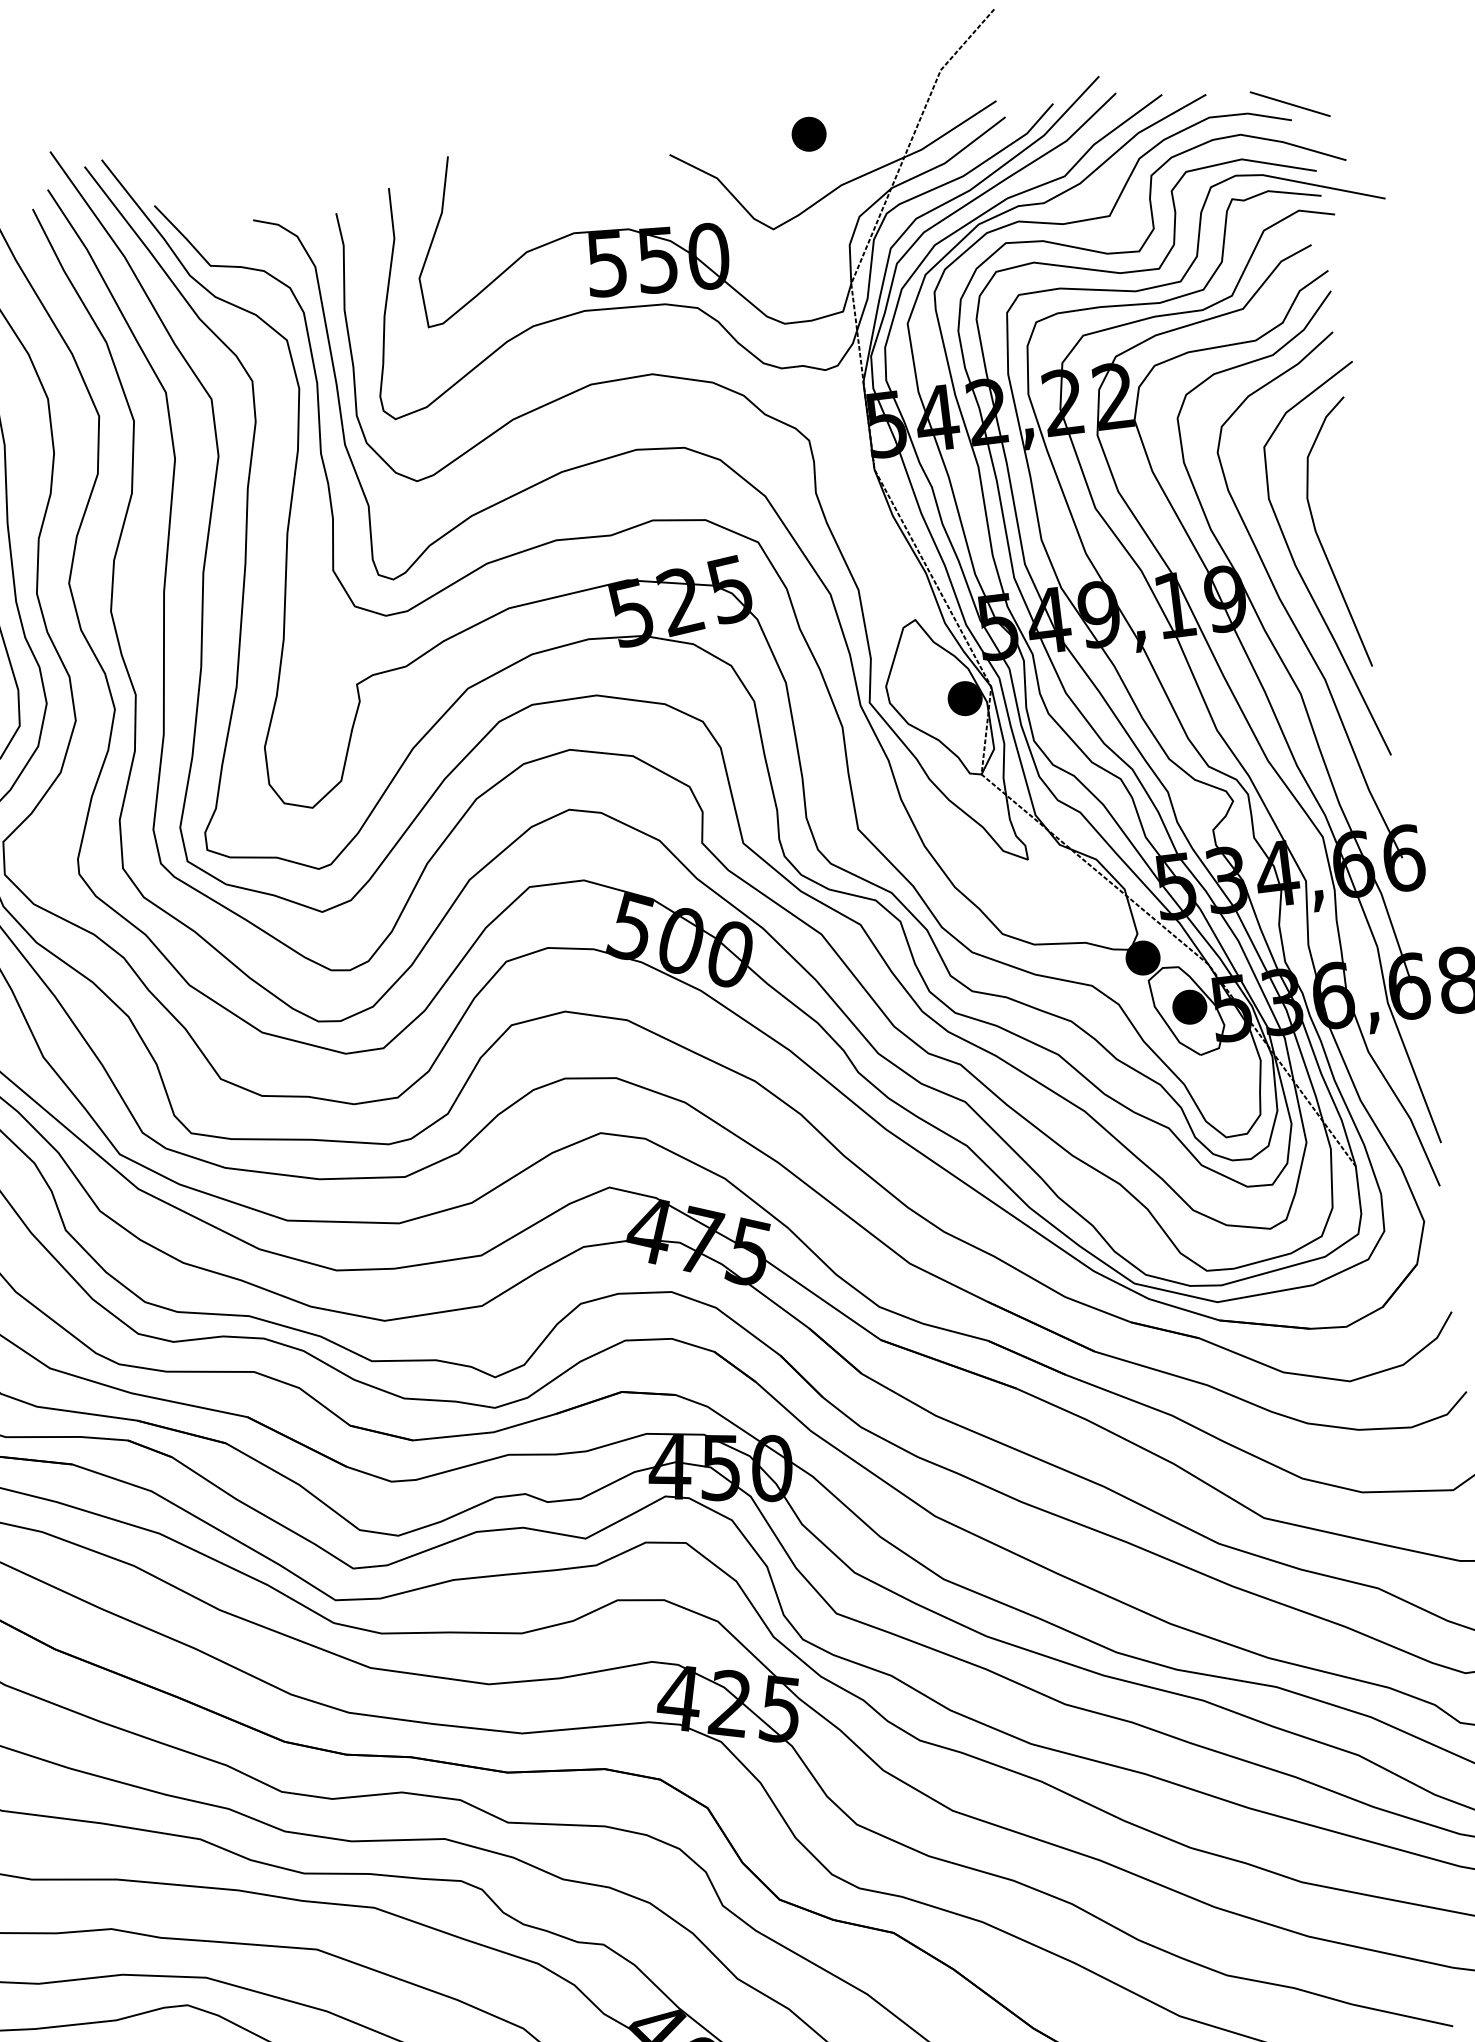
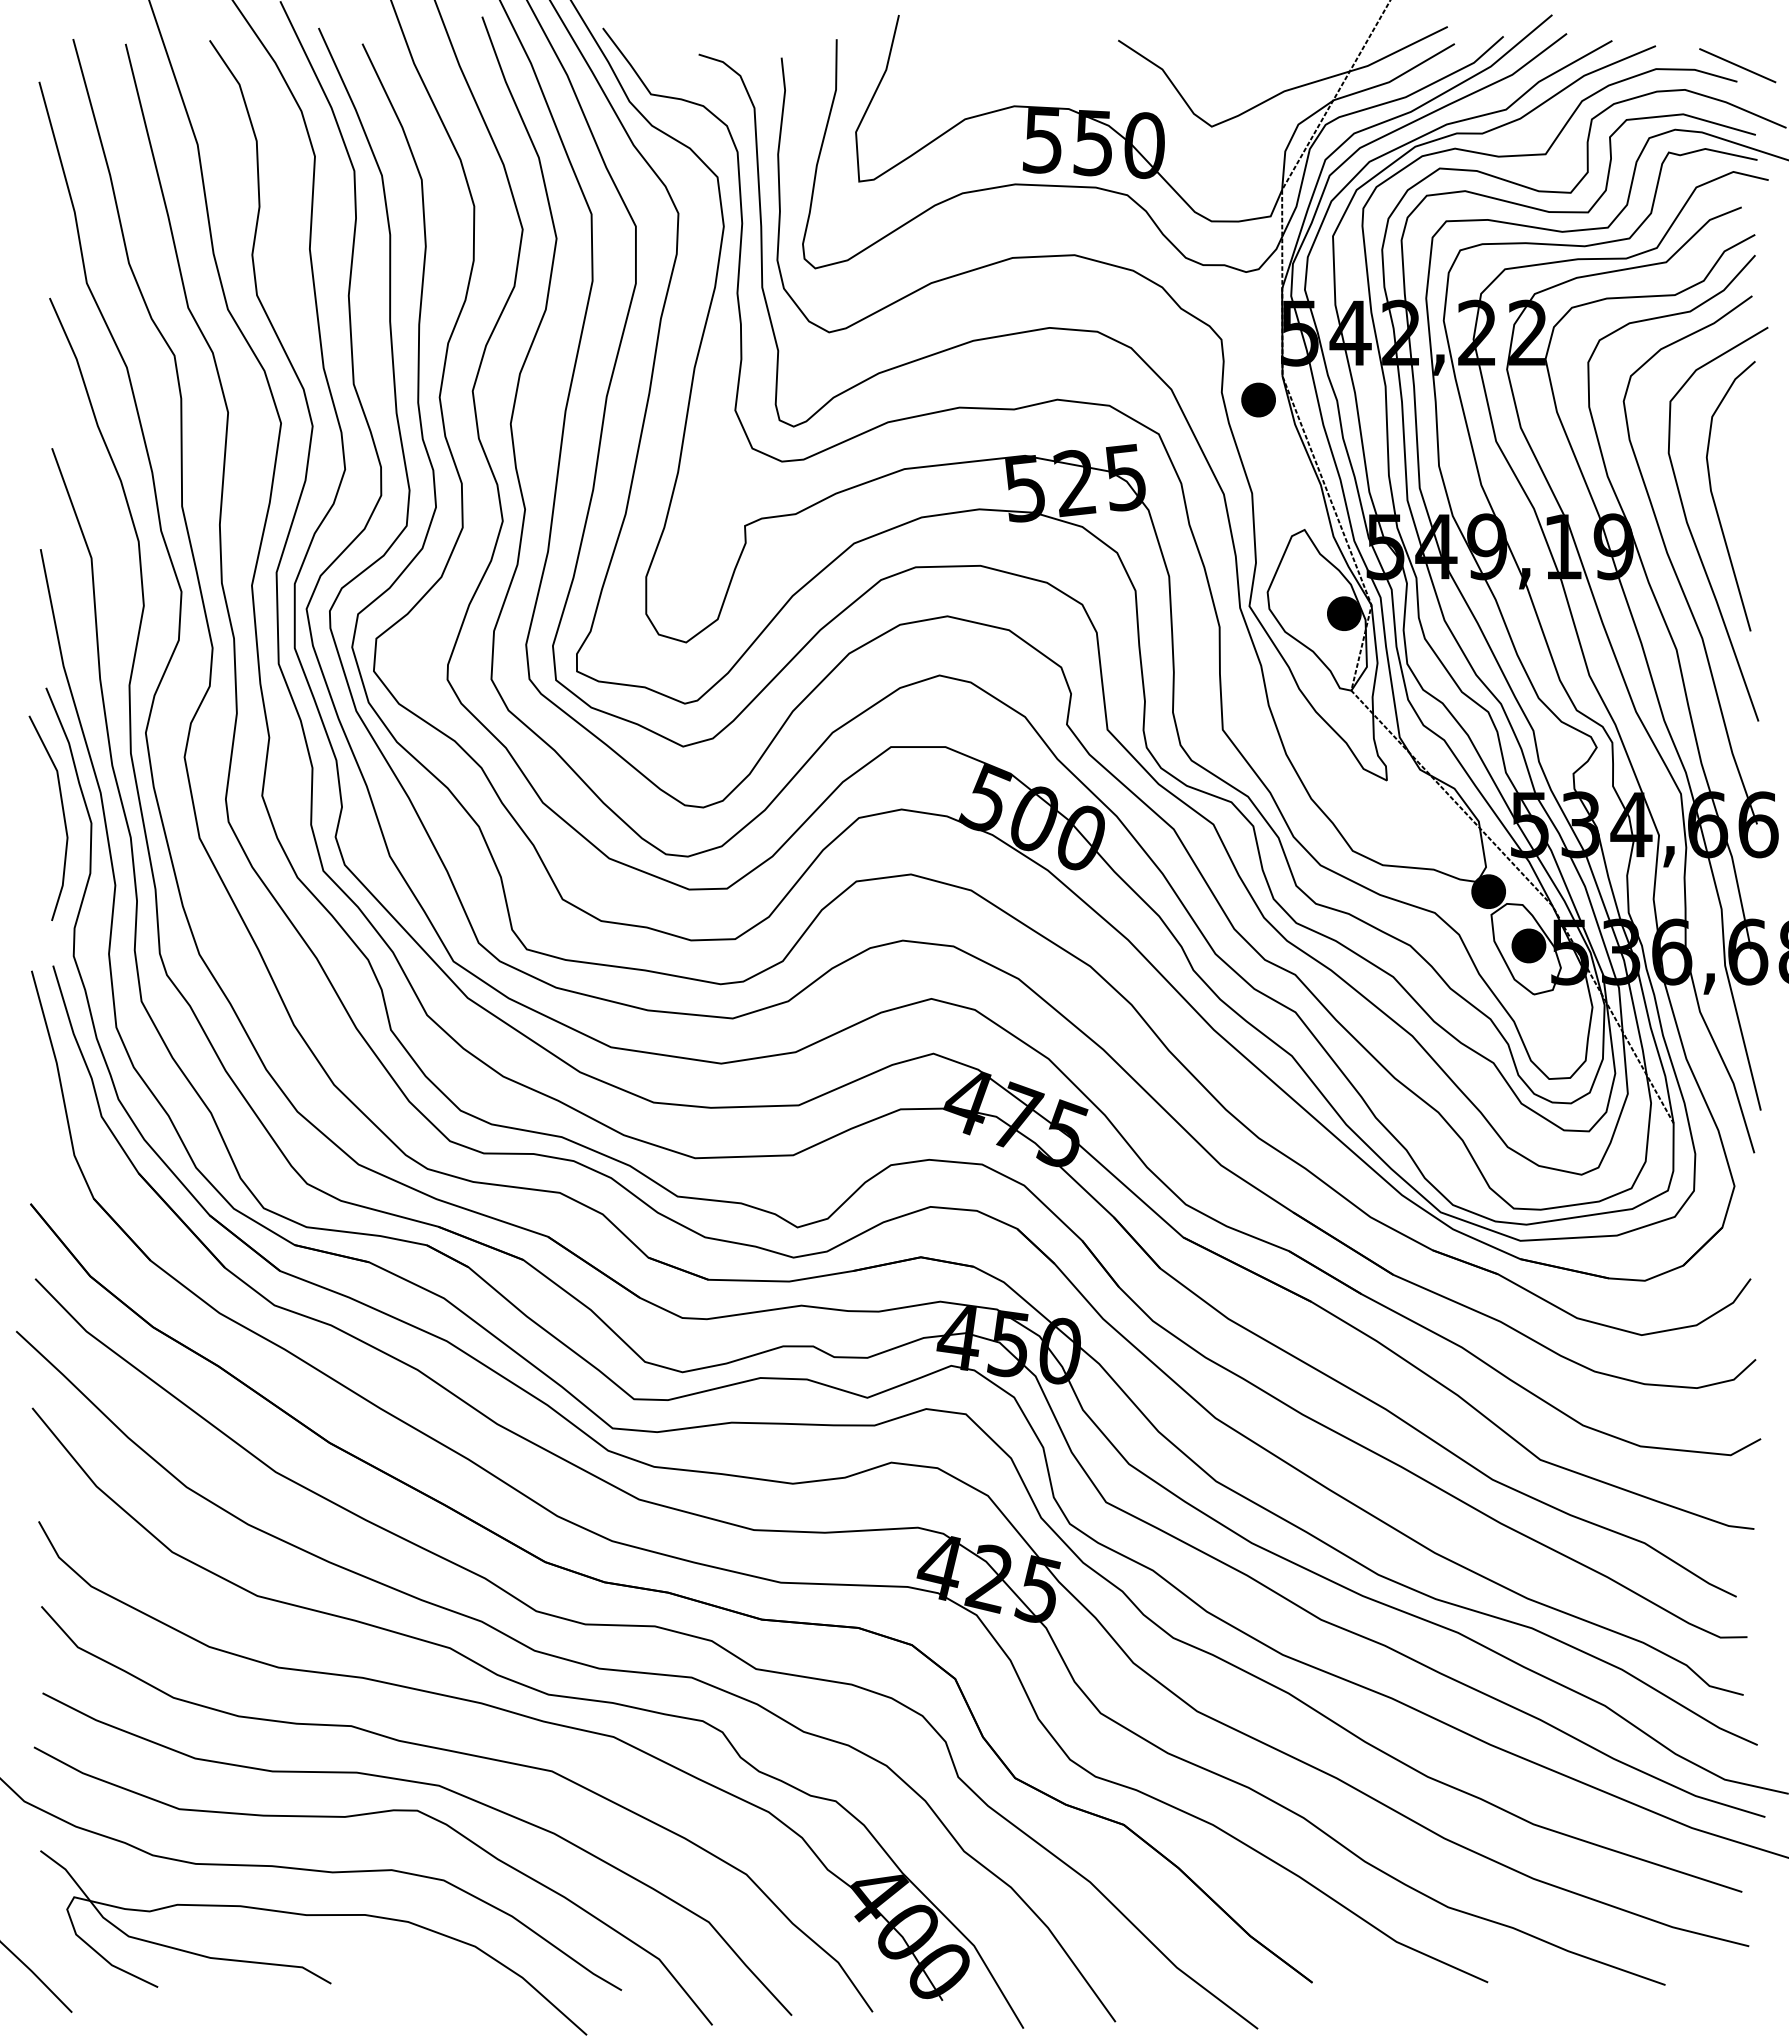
part: (808, 133) -> (1258, 399), moved

